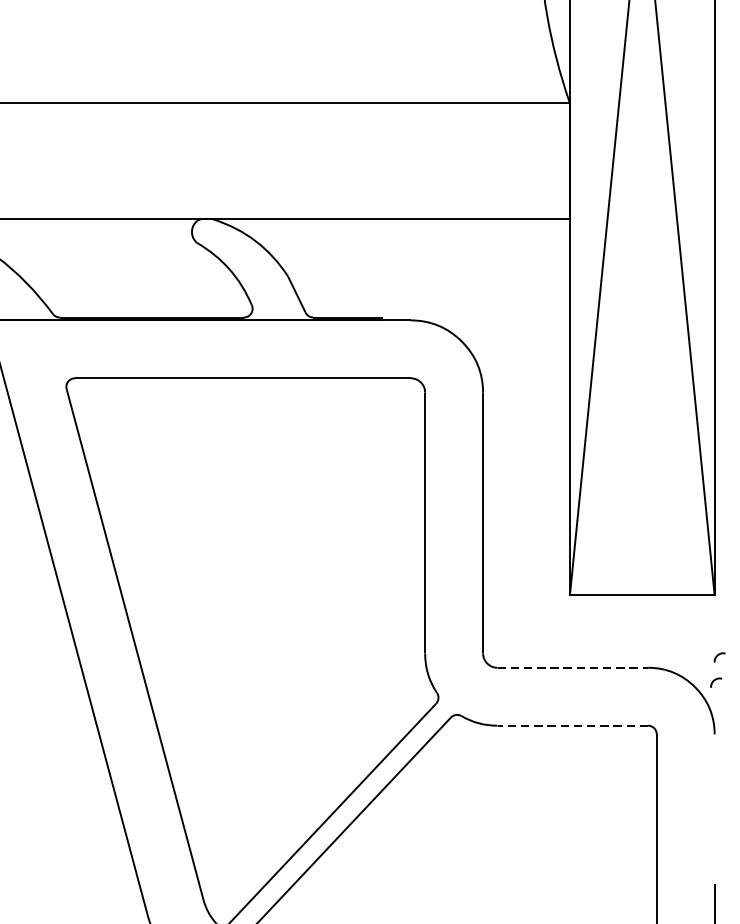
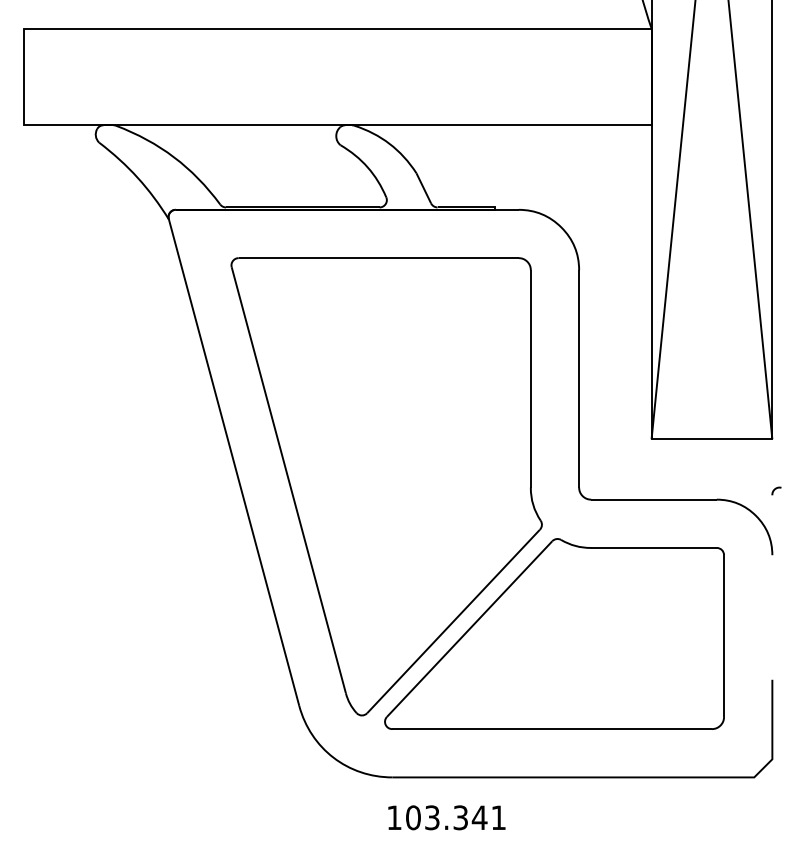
line: (573, 667) -> (654, 499), dashed -> solid
curve: (716, 680) -> (773, 510), removed
line: (573, 725) -> (654, 547), dashed -> solid

